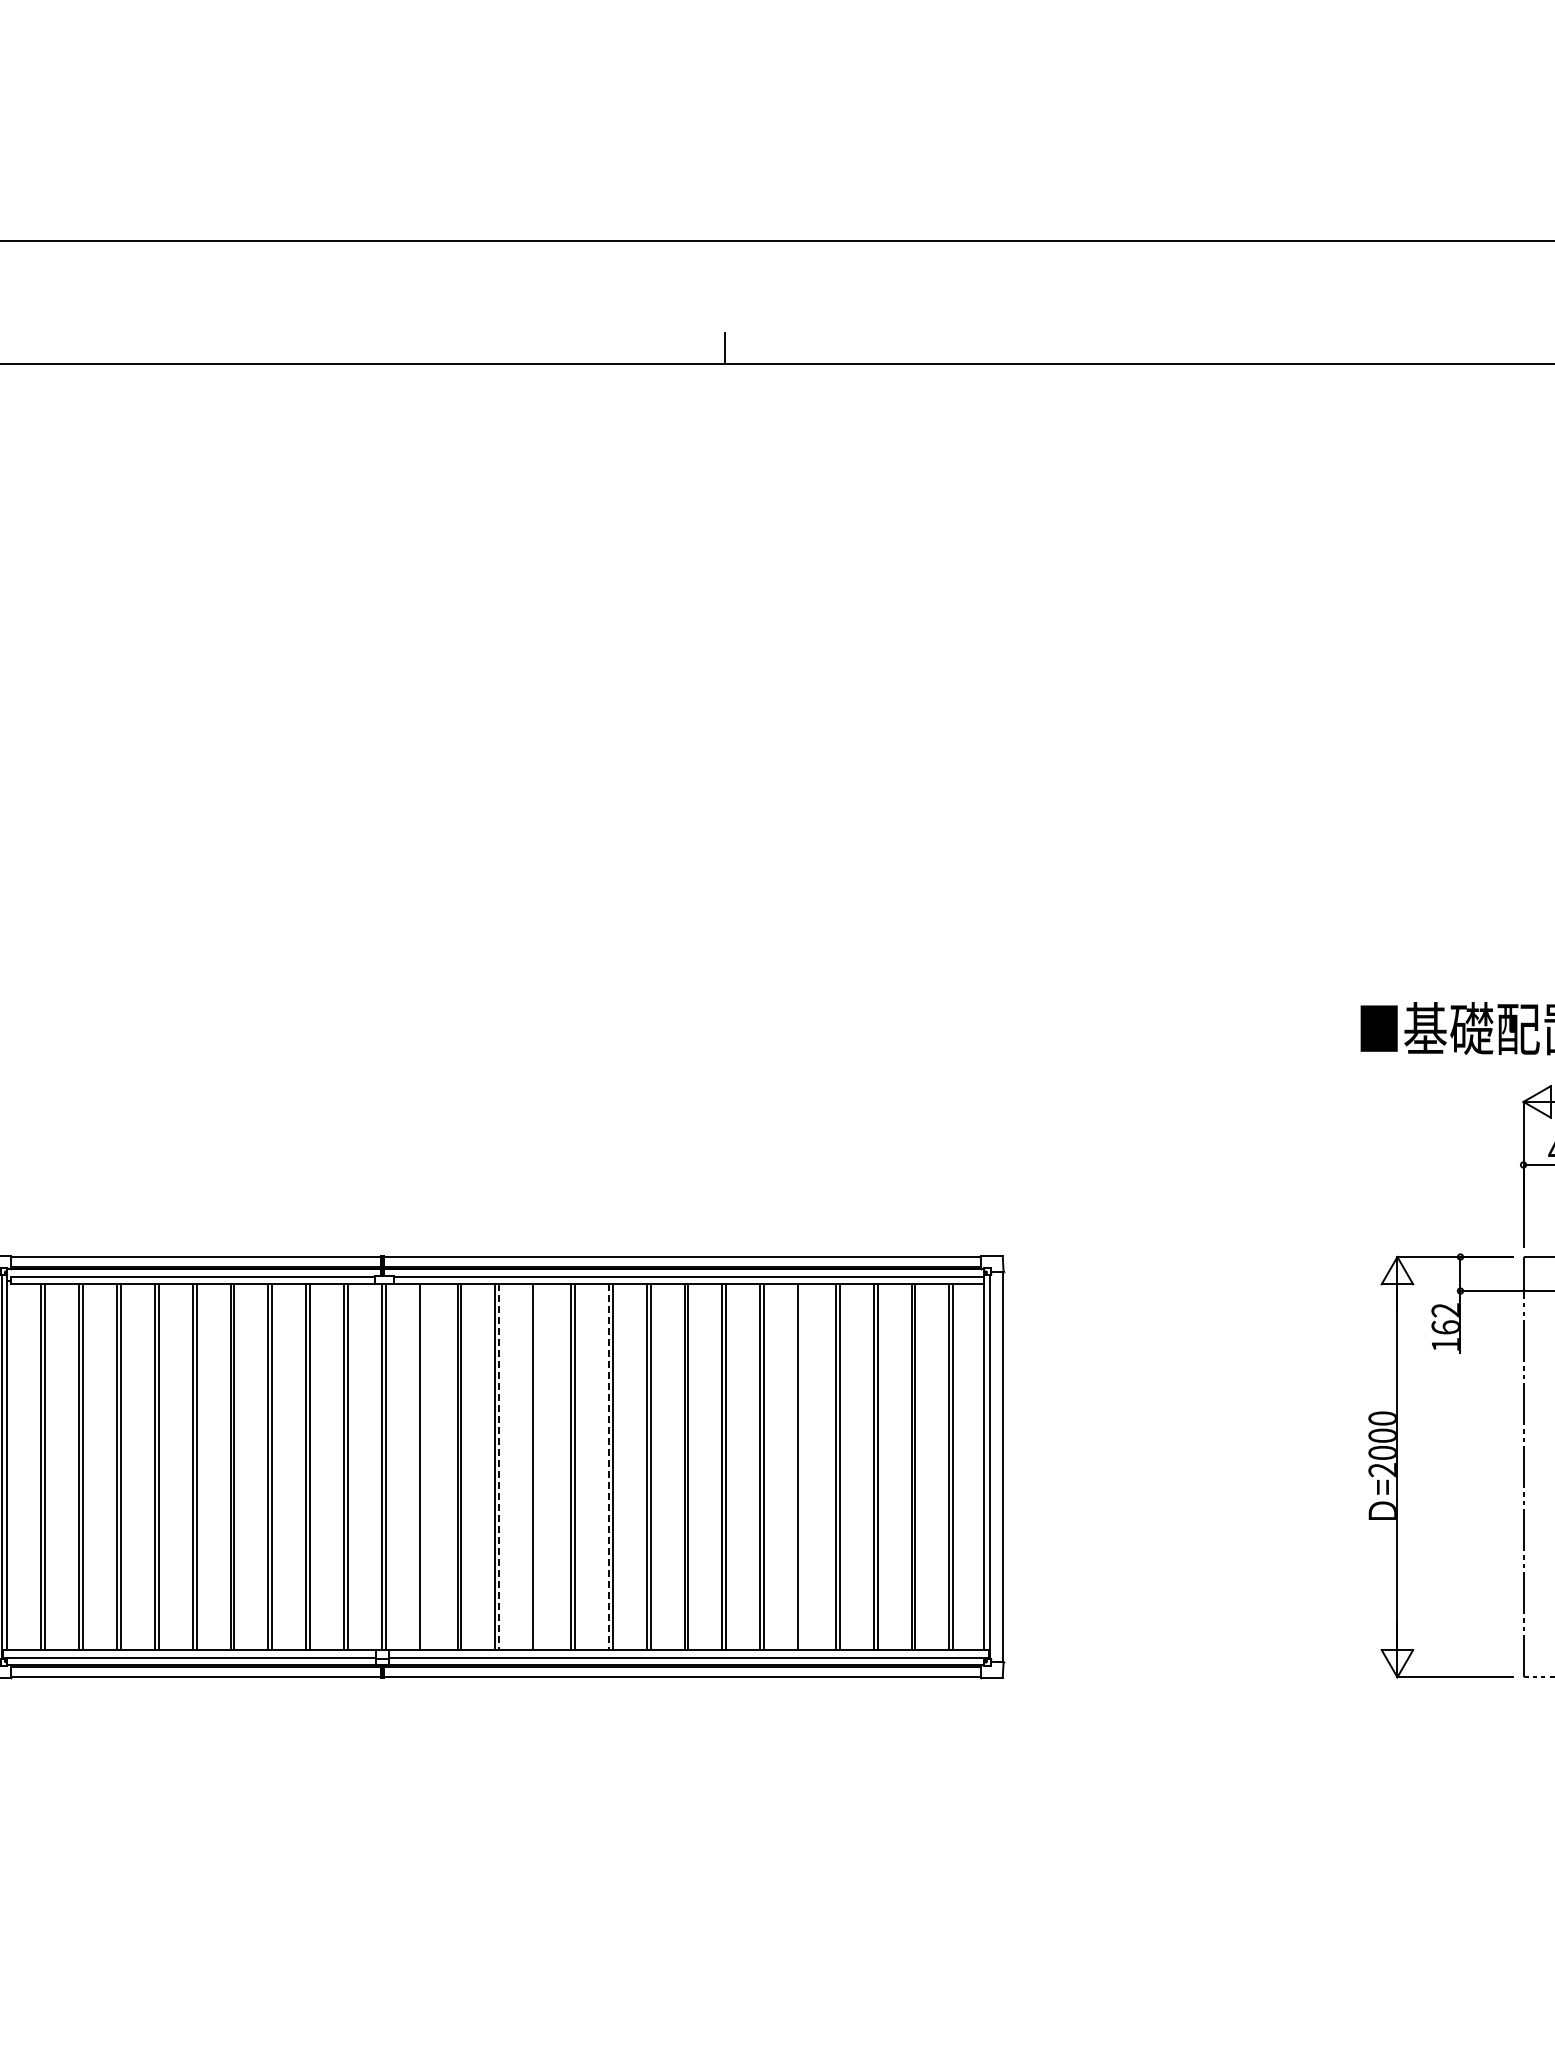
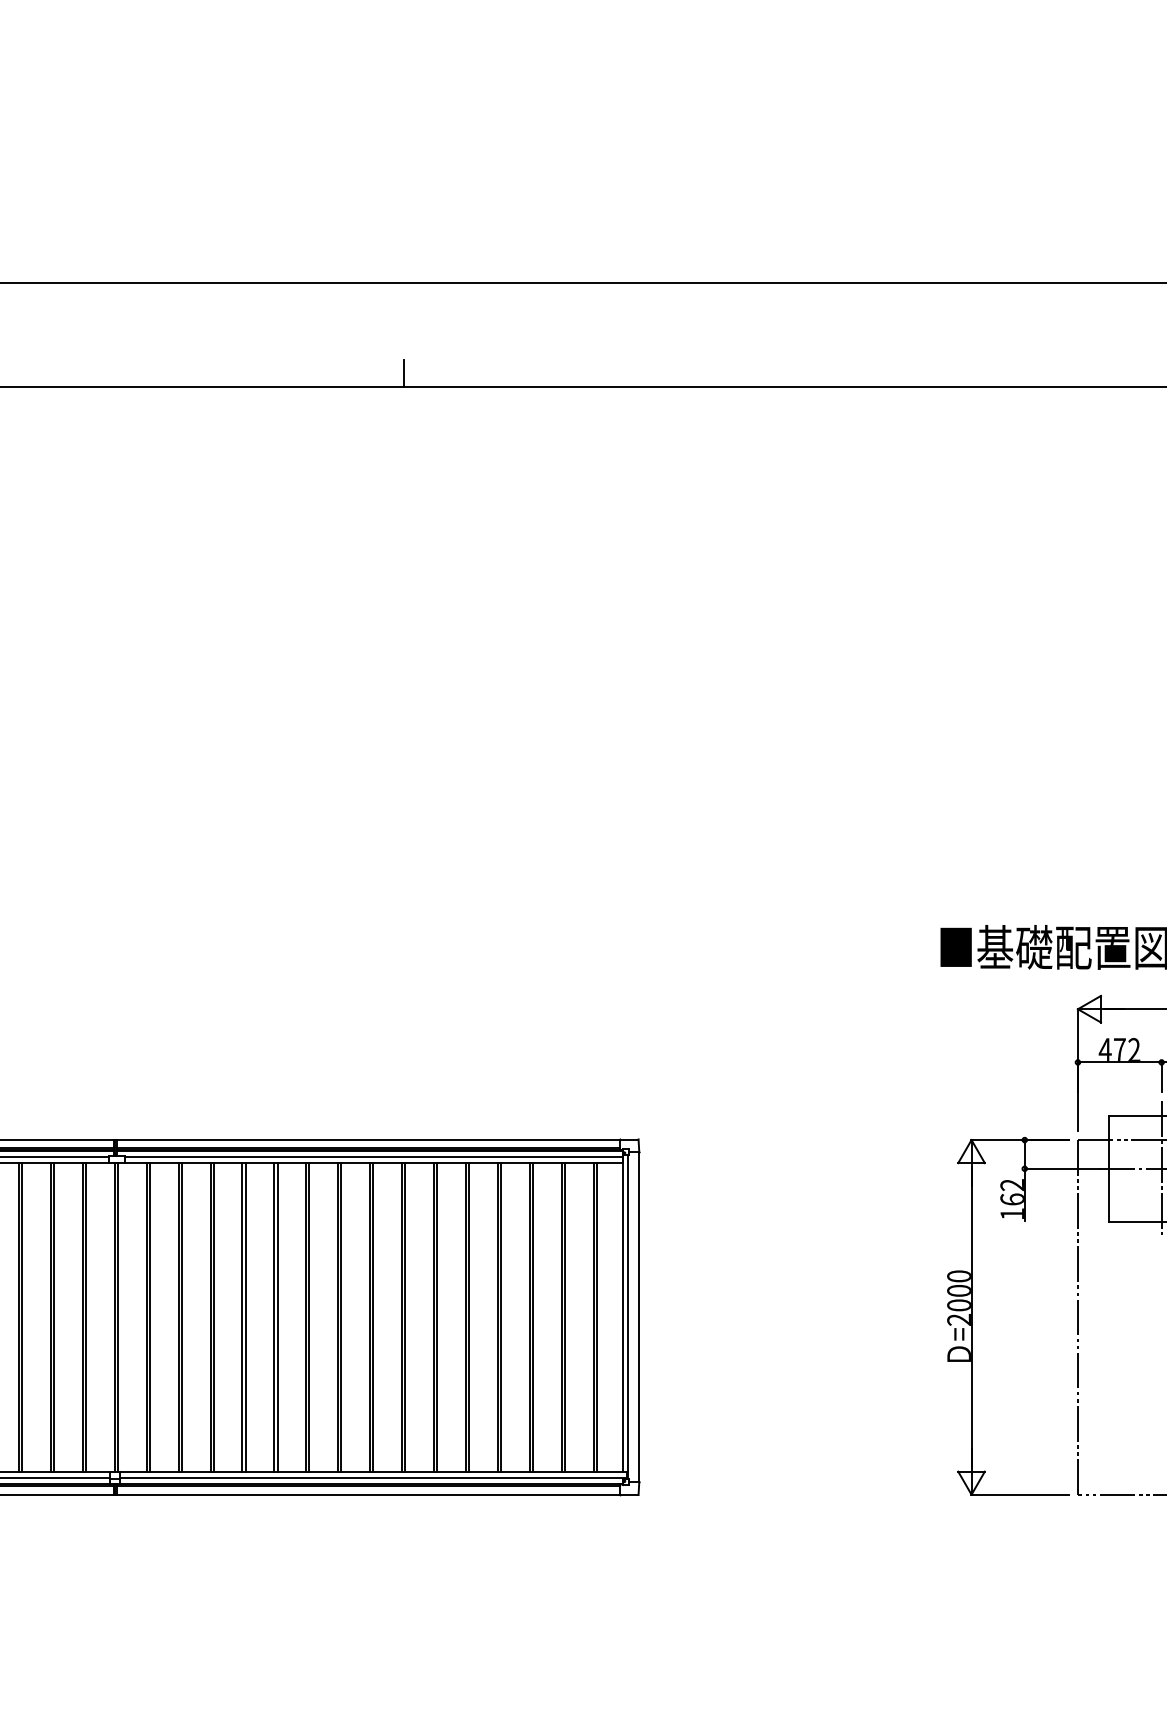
line: (423, 1466) -> (149, 1316), added
line: (537, 1466) -> (246, 1316), added
line: (801, 1466) -> (468, 1316), added
line: (499, 1467) -> (213, 1317), dashed -> solid
line: (608, 1467) -> (305, 1317), dashed -> solid

